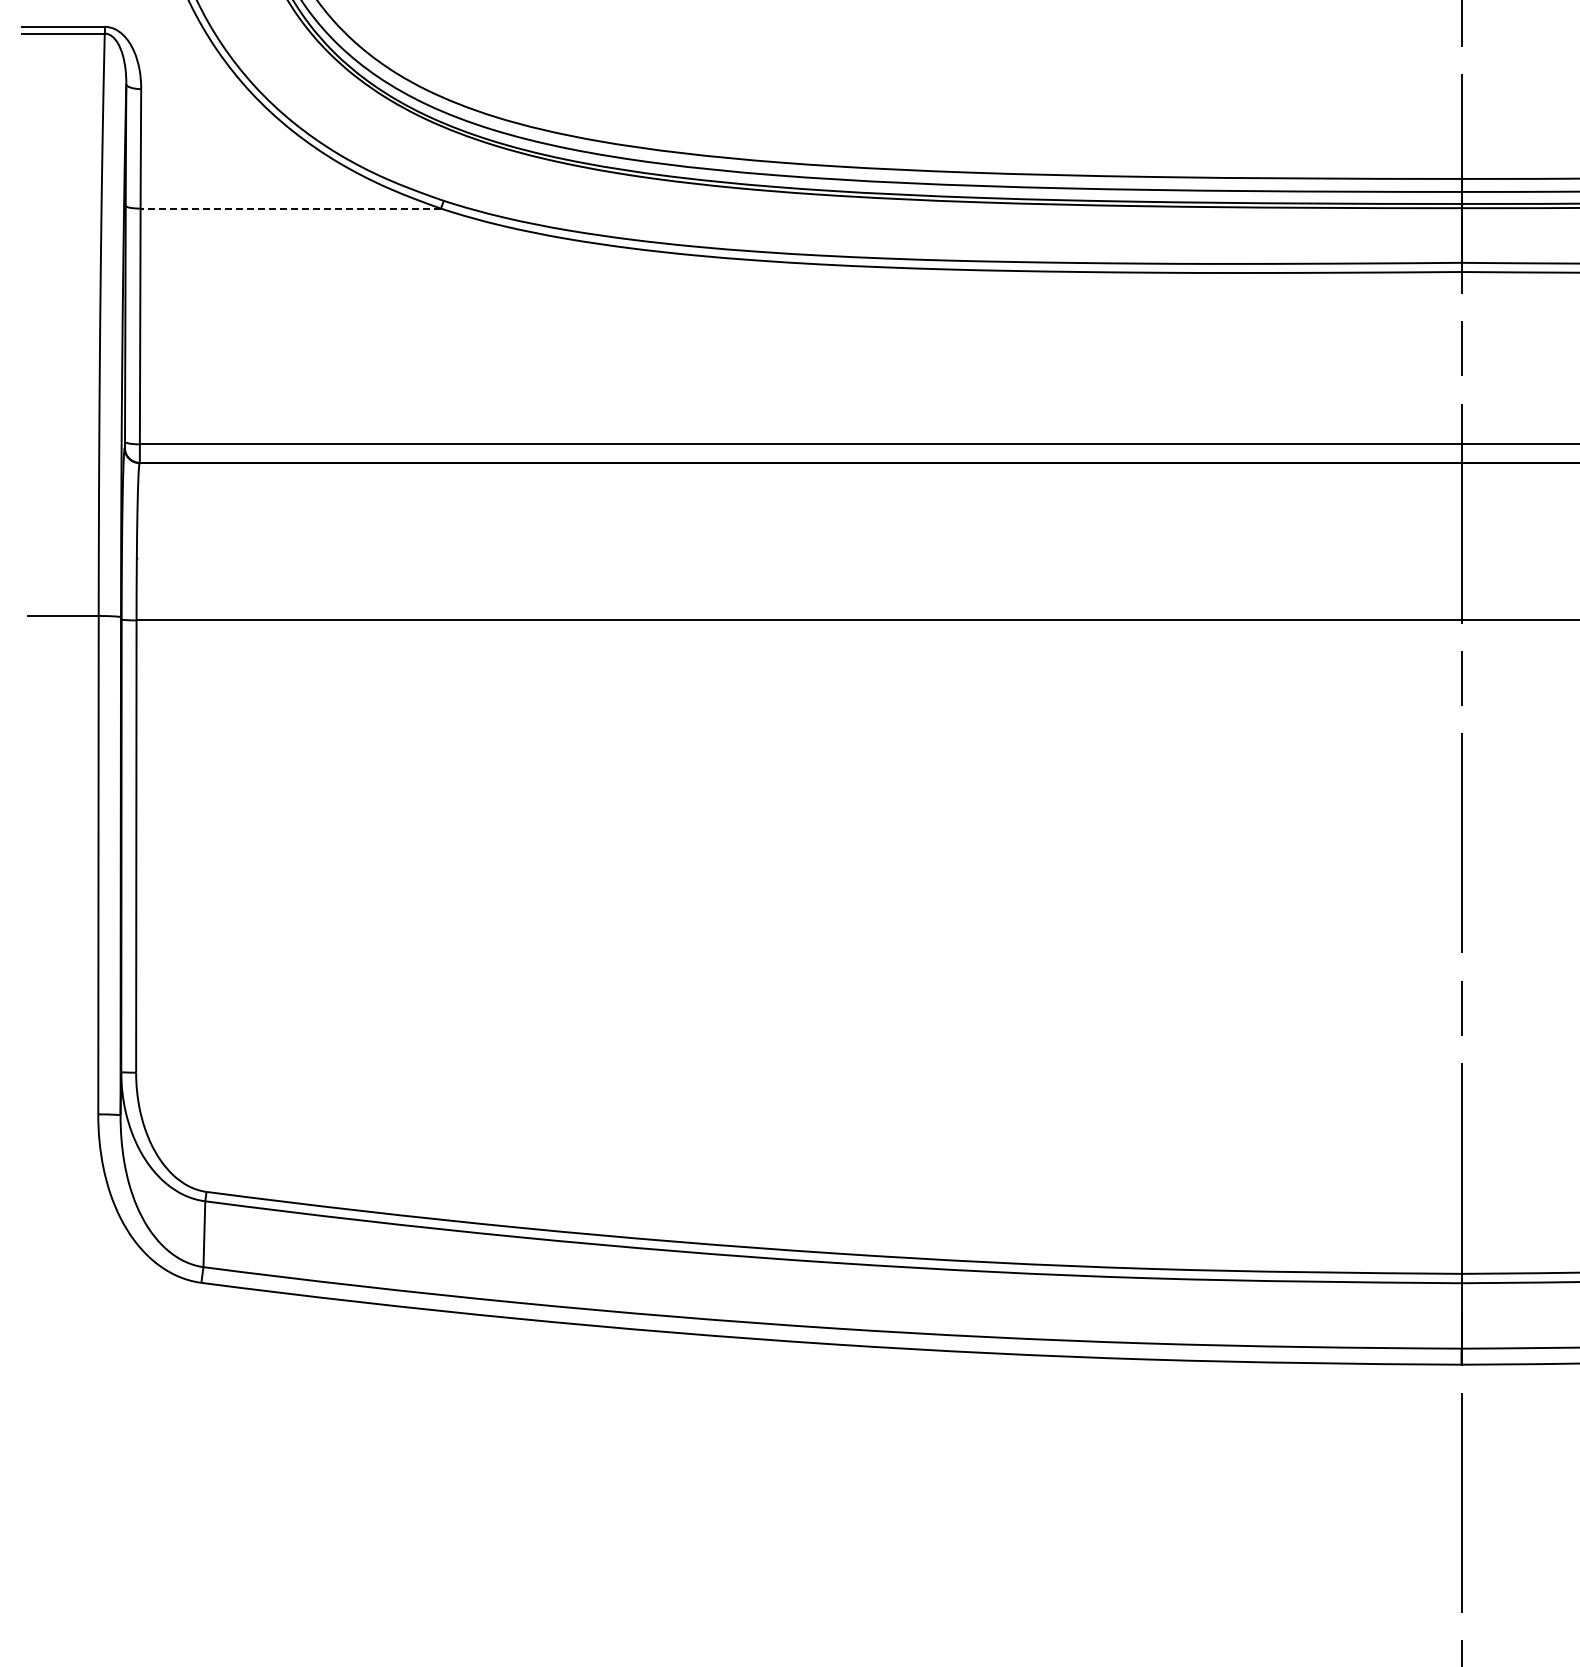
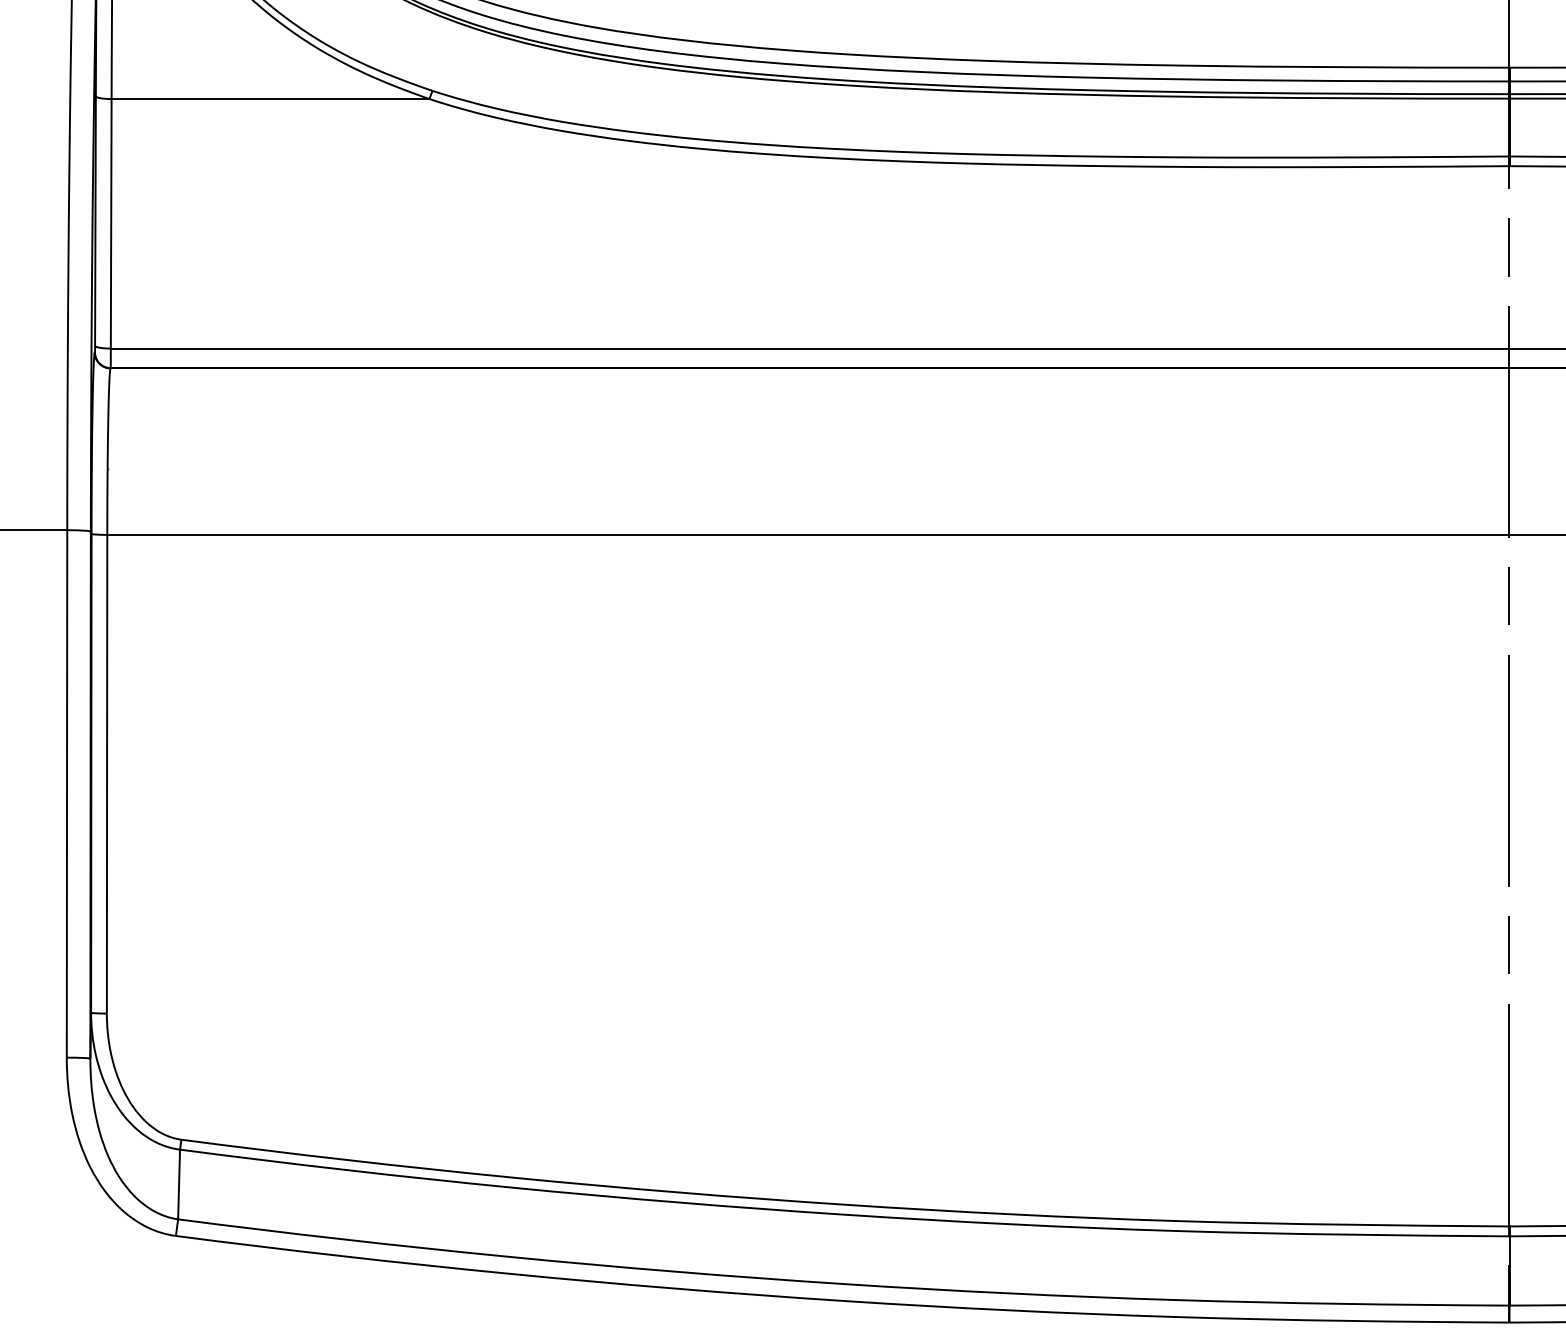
line: (290, 208) -> (270, 98), dashed -> solid

